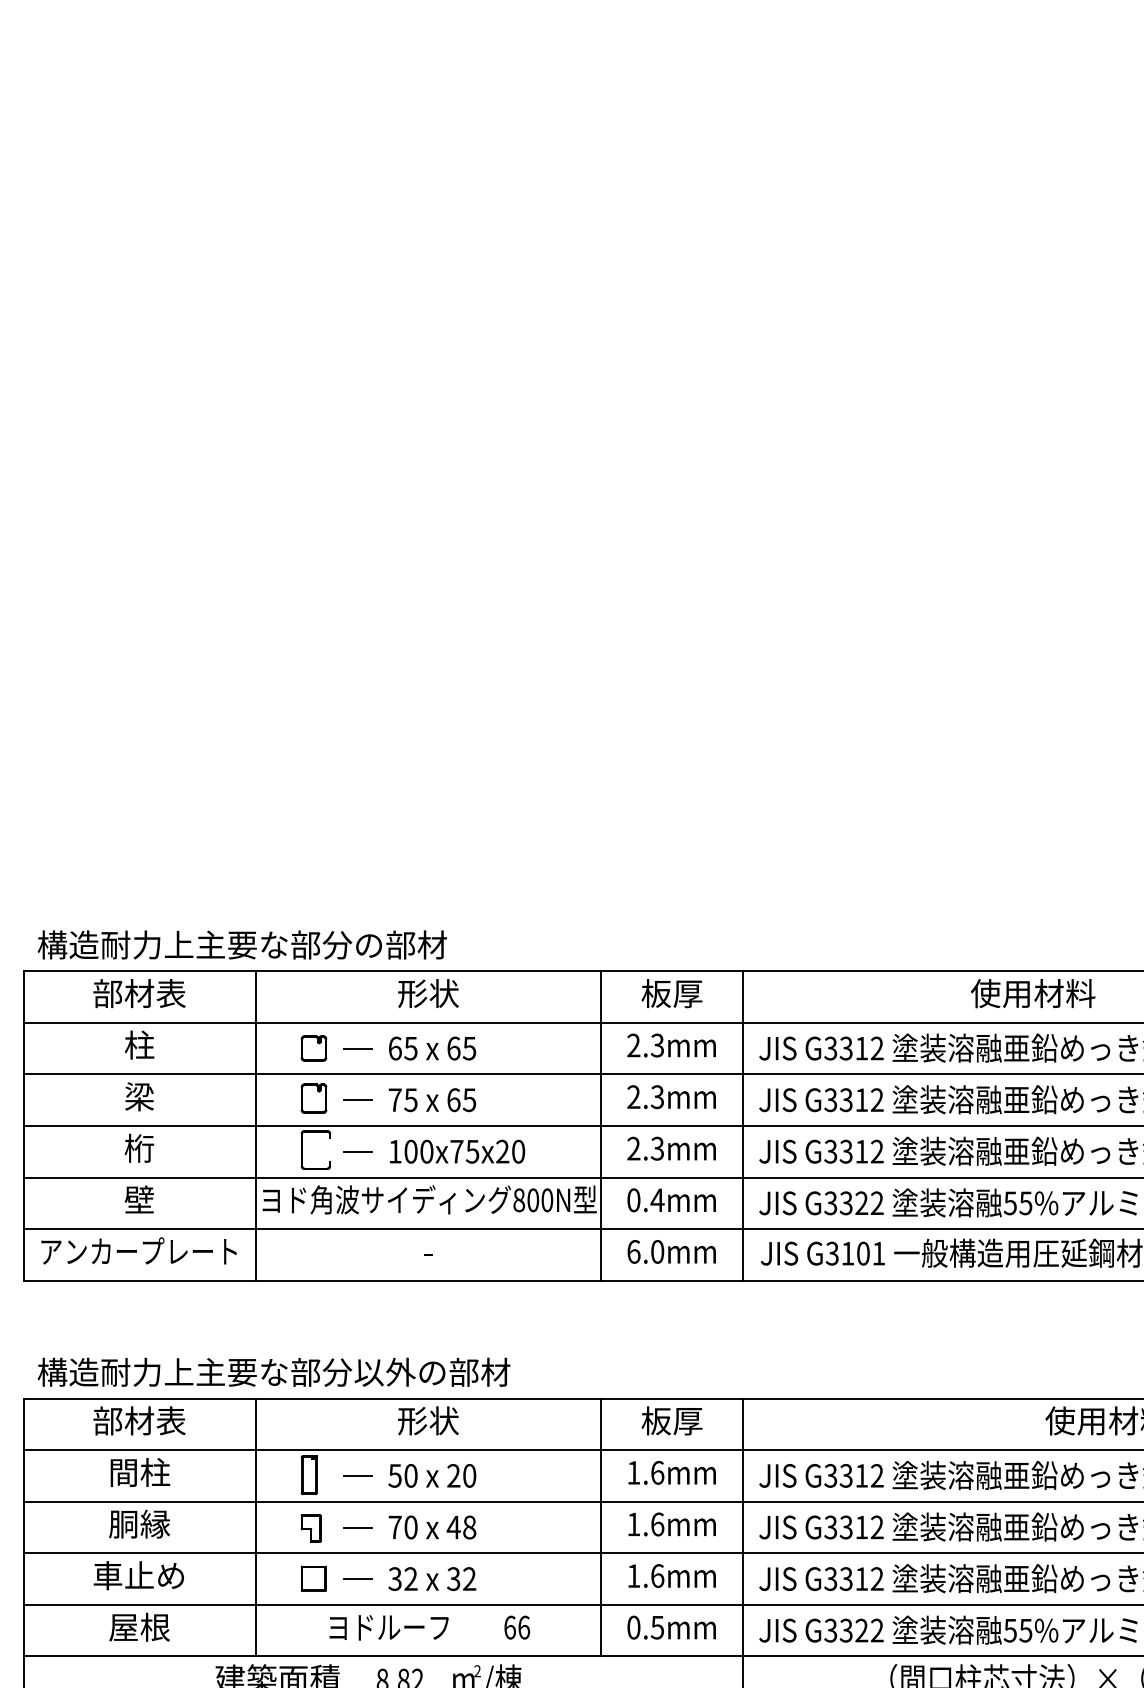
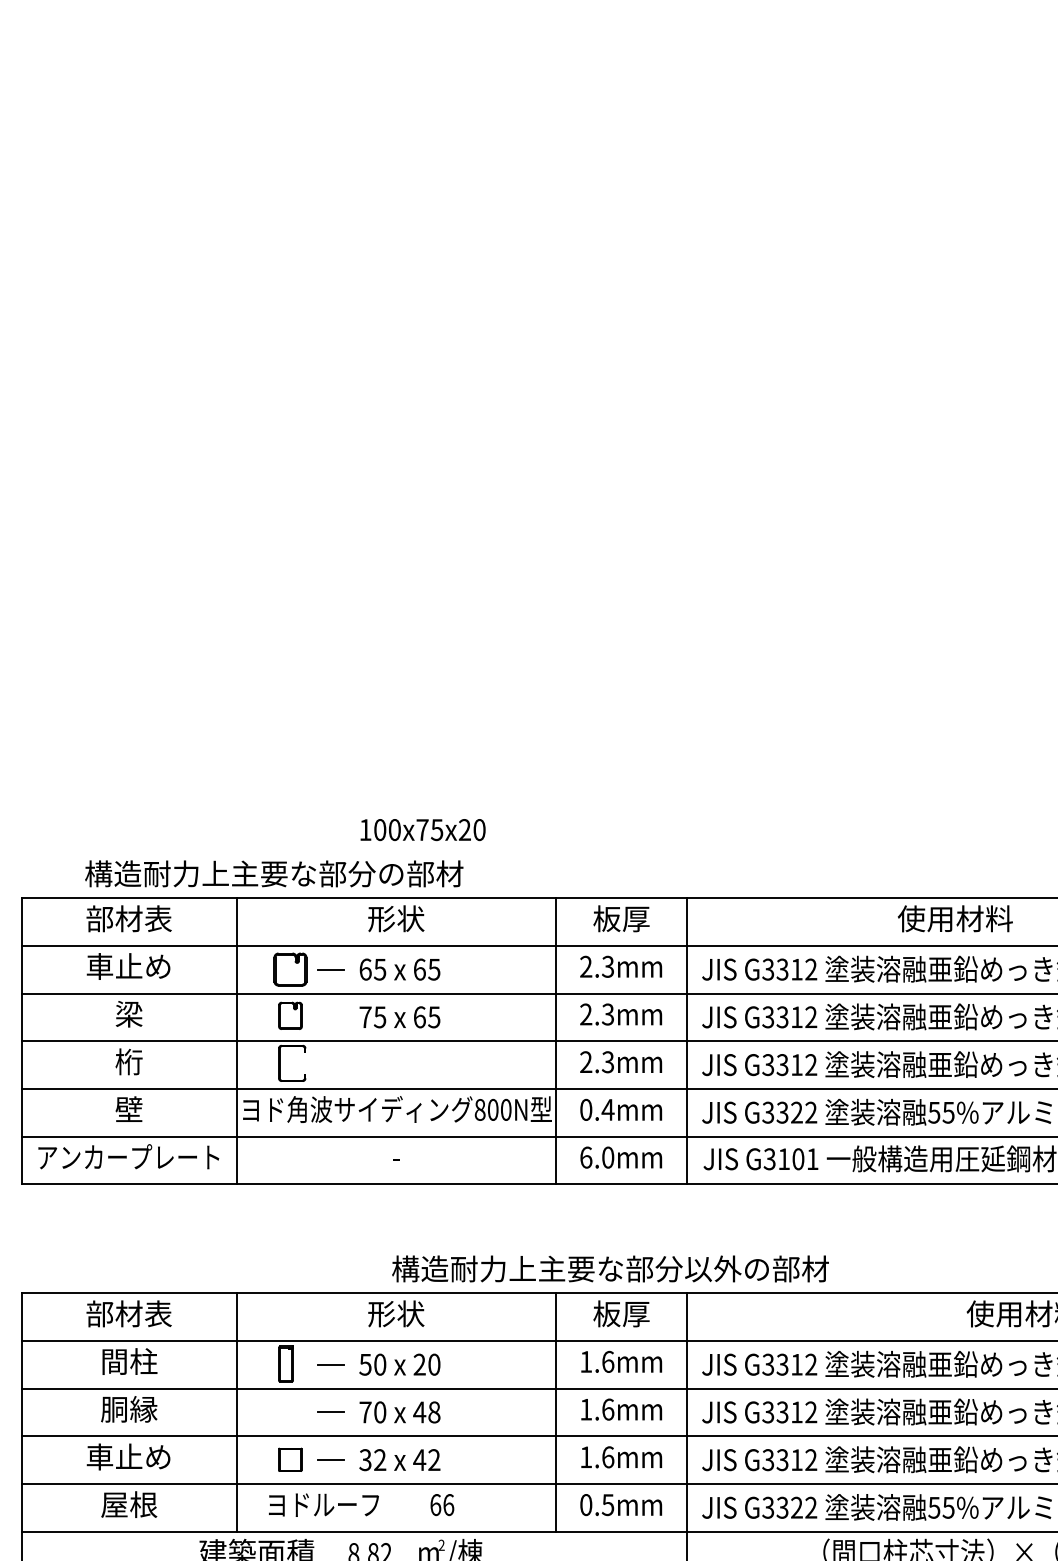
text: (242, 944) -> (274, 873), moved
text: (138, 1045) -> (128, 966), 柱 -> 車止め
part: (314, 1048) -> (290, 969), size x1.4
line: (357, 1100) -> (330, 1017), removed
line: (357, 1152) -> (330, 1065), removed
text: (456, 1152) -> (422, 830), moved
text: (274, 1371) -> (610, 1268), moved
part: (310, 1528) -> (287, 1413), removed
text: (453, 1579) -> (419, 1460), 32 -> 42
text: (429, 1627) -> (361, 1504), moved

